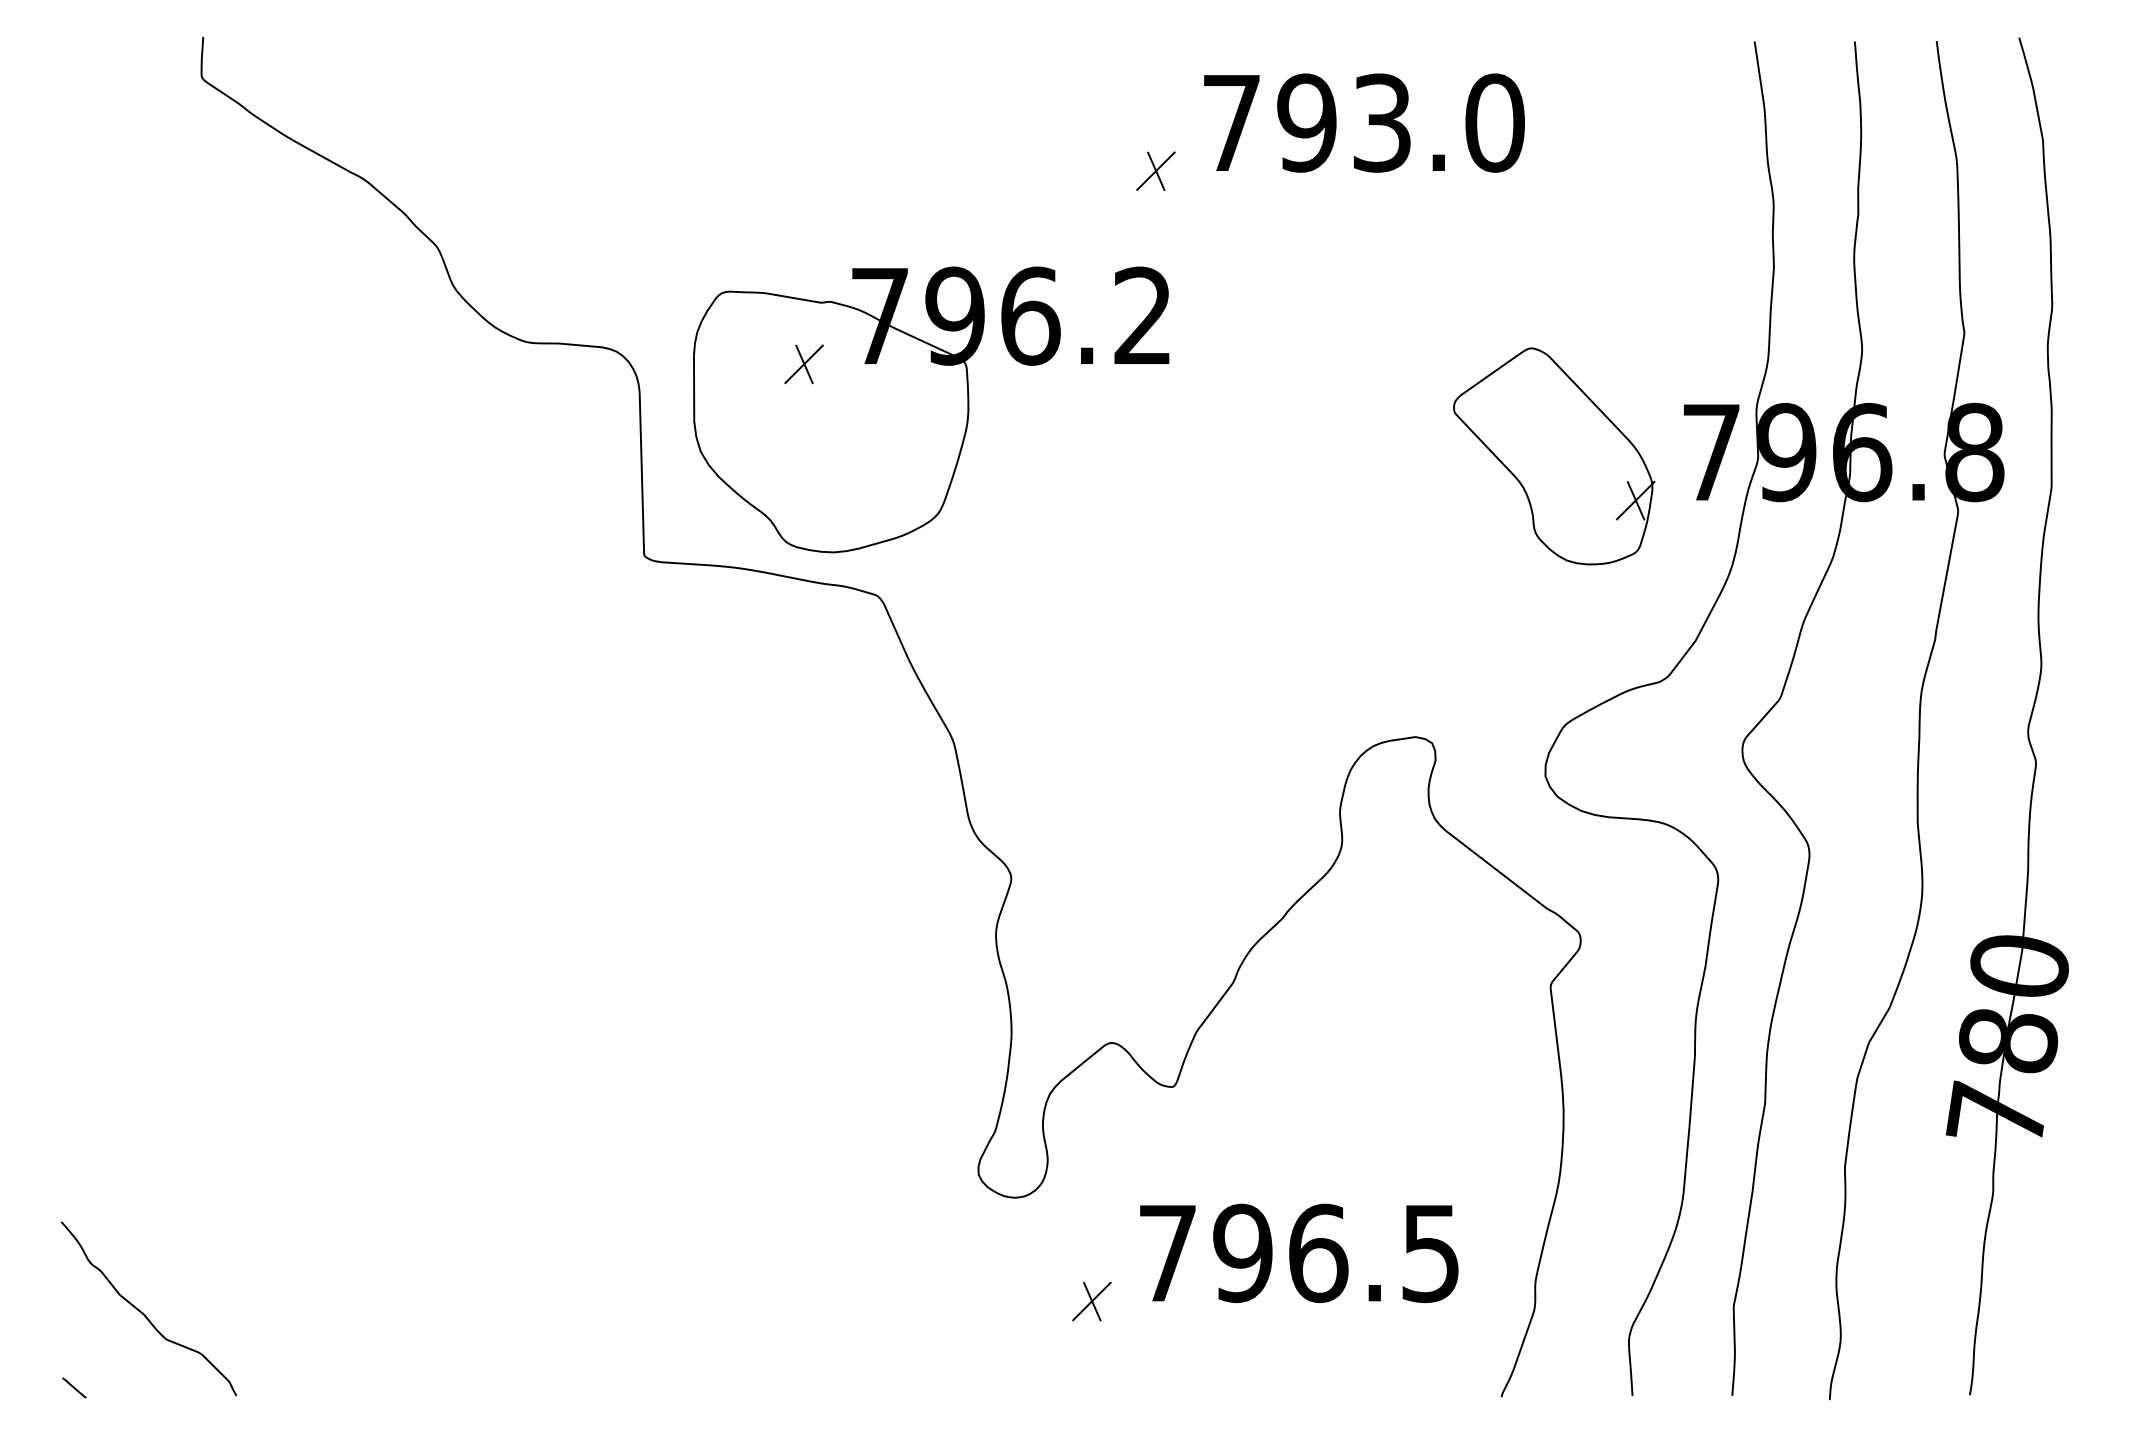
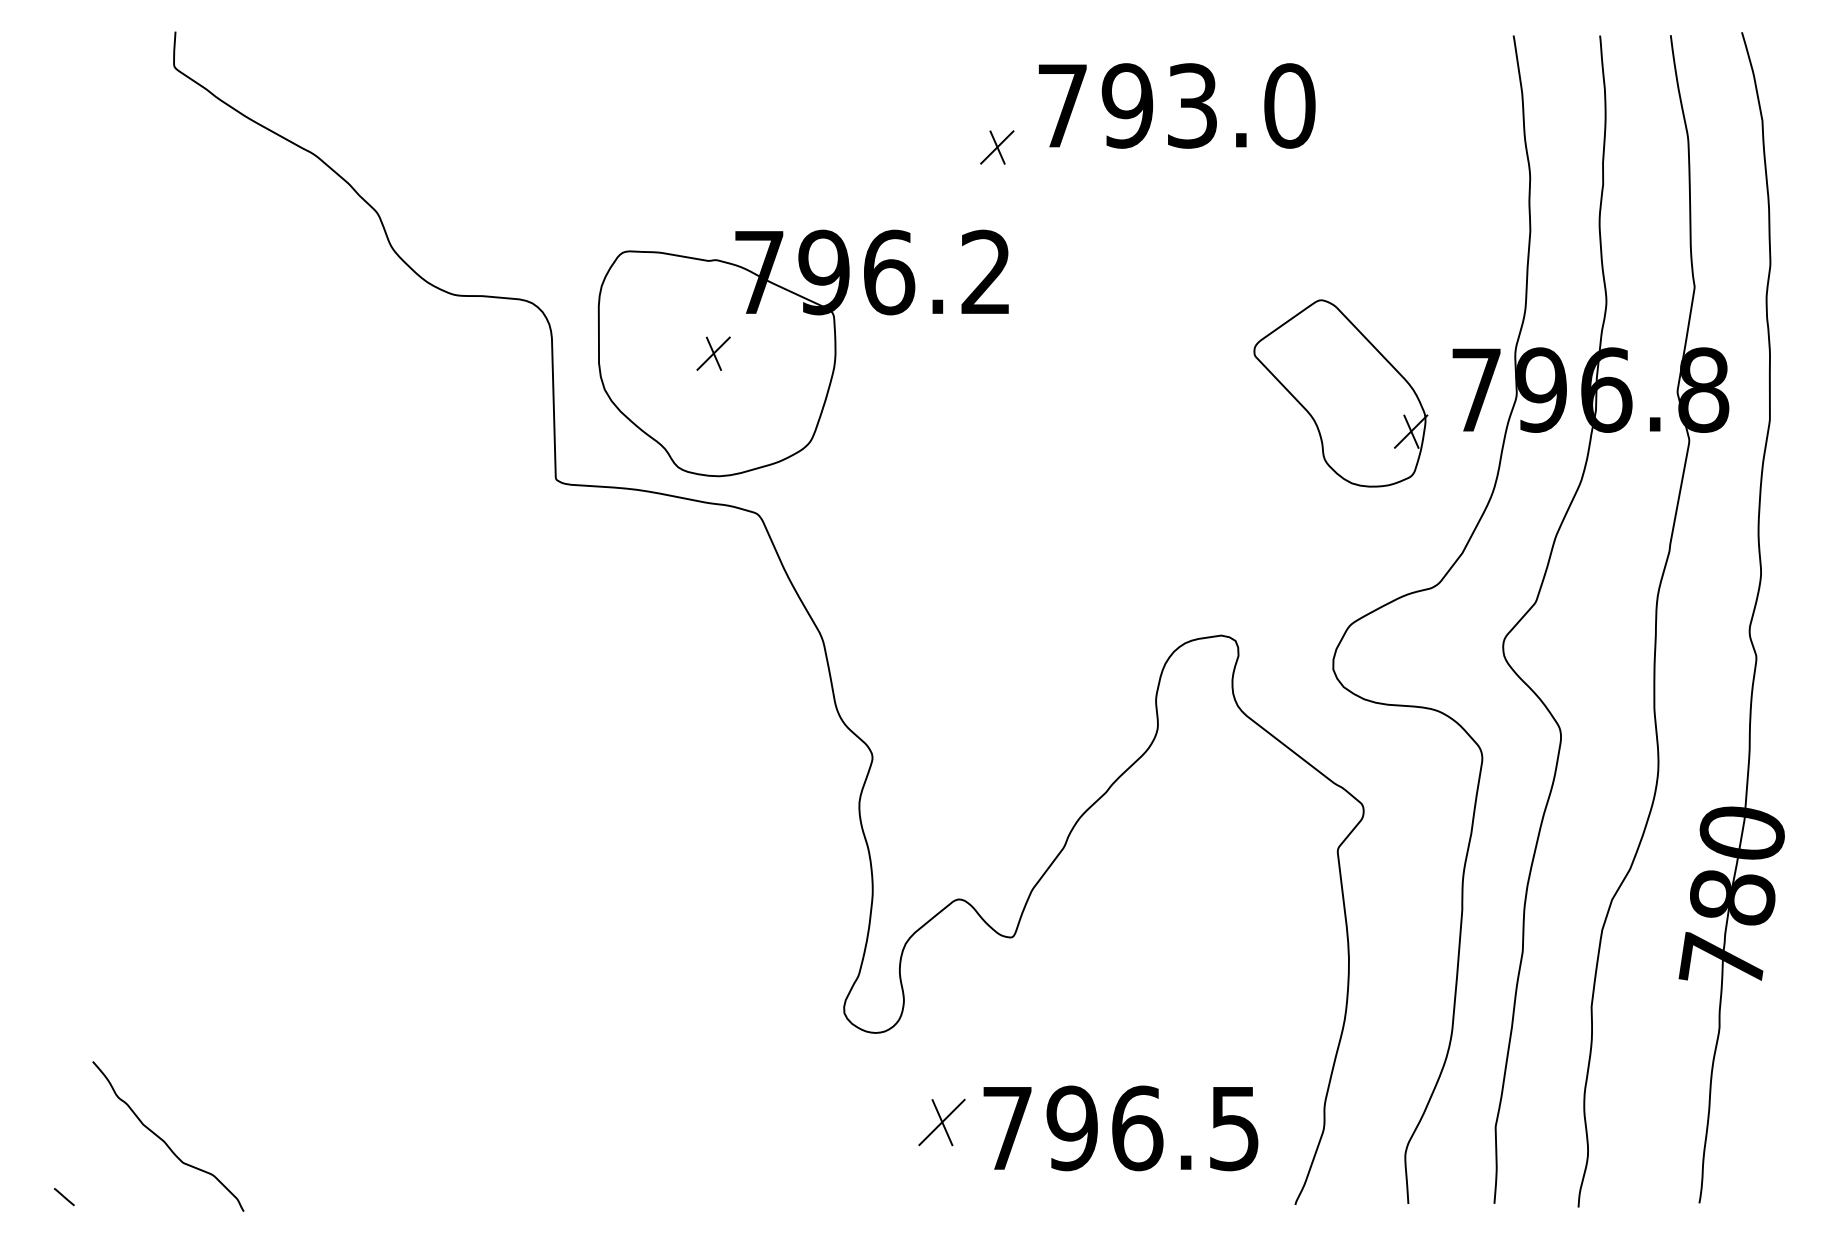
part: (803, 364) -> (713, 353), moved
text: (1299, 1253) -> (1121, 1128), moved
part: (1091, 1301) -> (941, 1122), size x1.4
curve: (144, 1313) -> (164, 1140), moved

